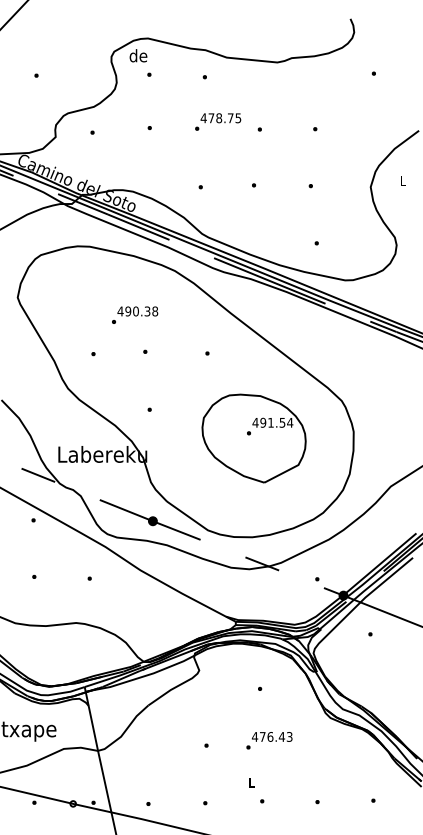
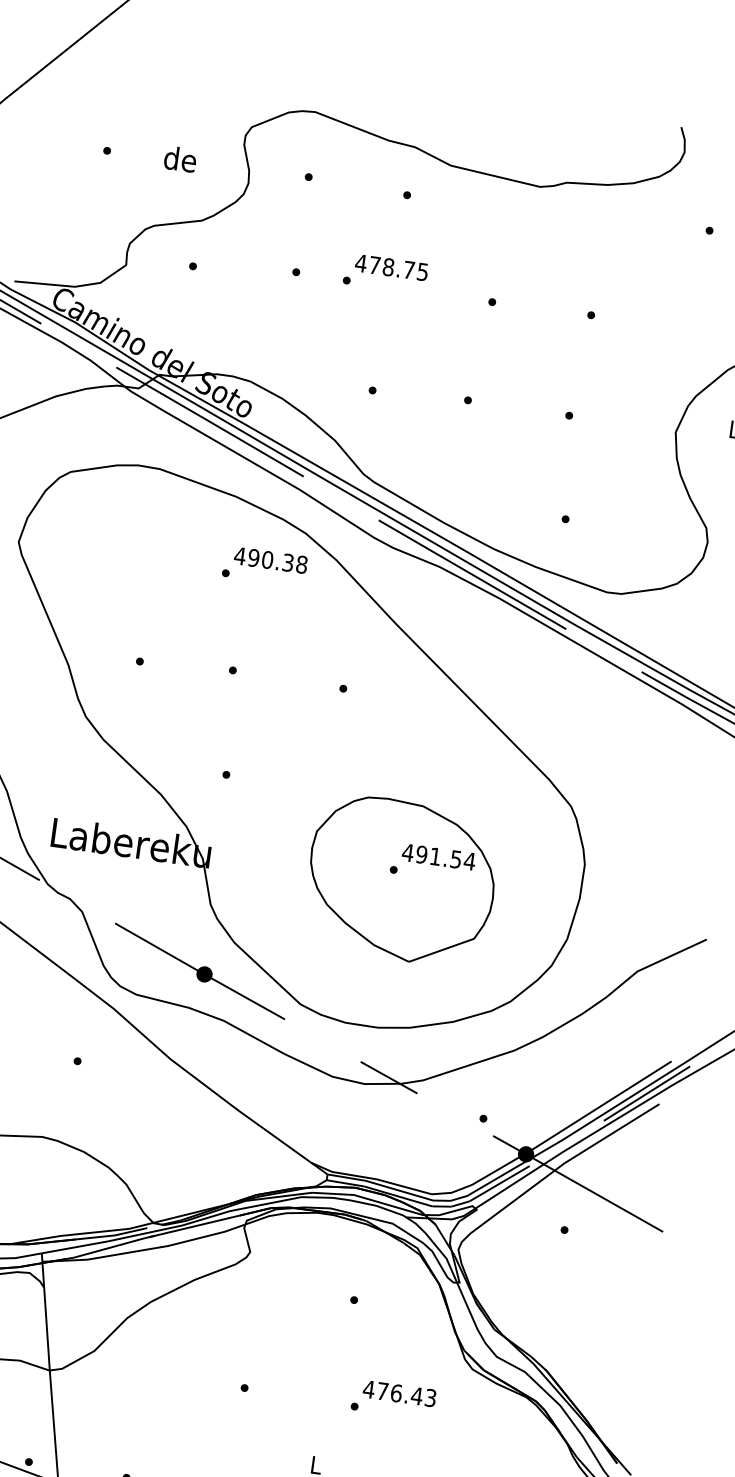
text: (138, 55) -> (180, 158), moved
text: (218, 121) -> (386, 272), moved
text: (135, 314) -> (265, 565), moved
part: (253, 438) -> (400, 880), moved
text: (269, 740) -> (393, 1399), moved

